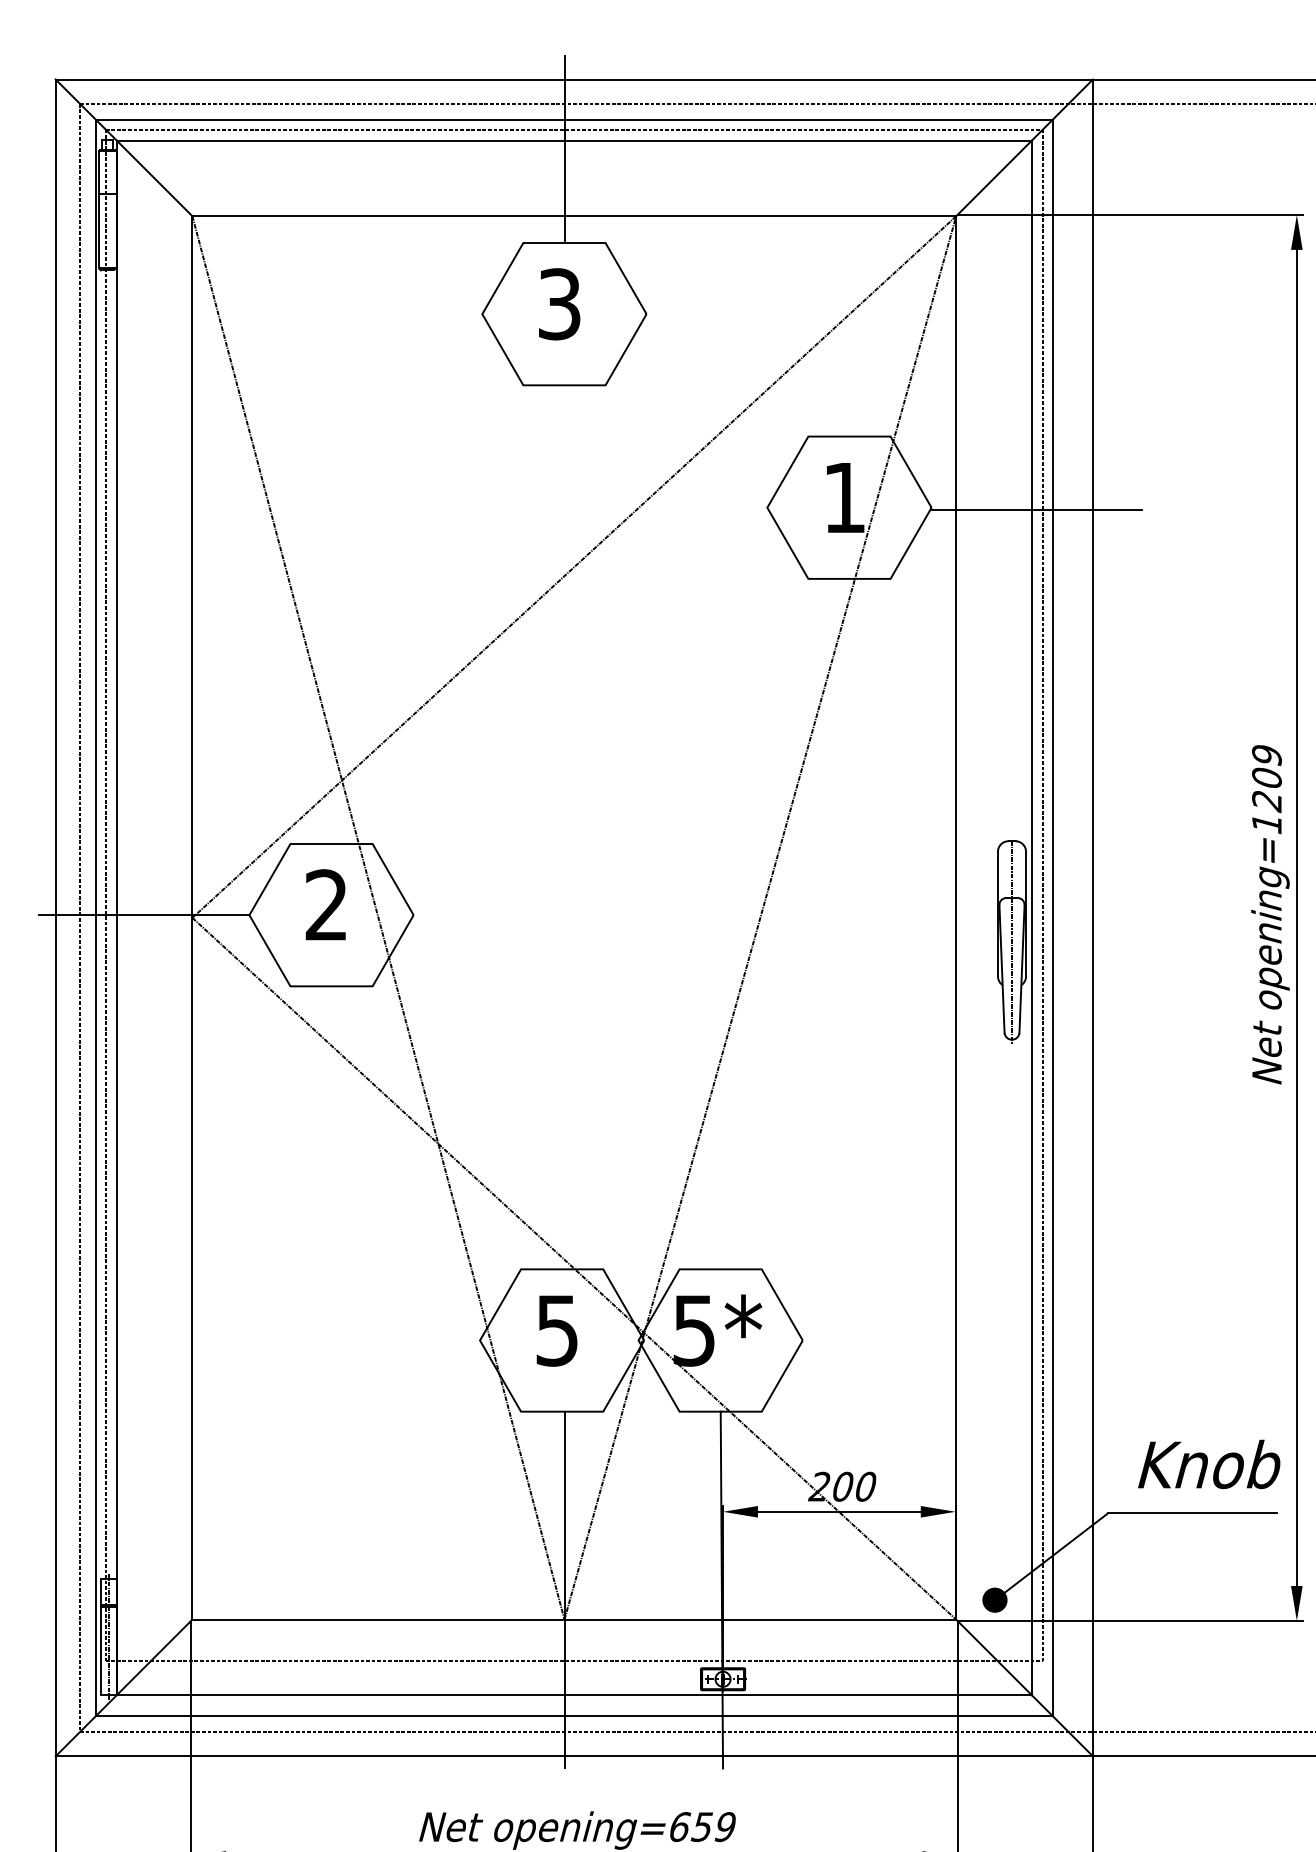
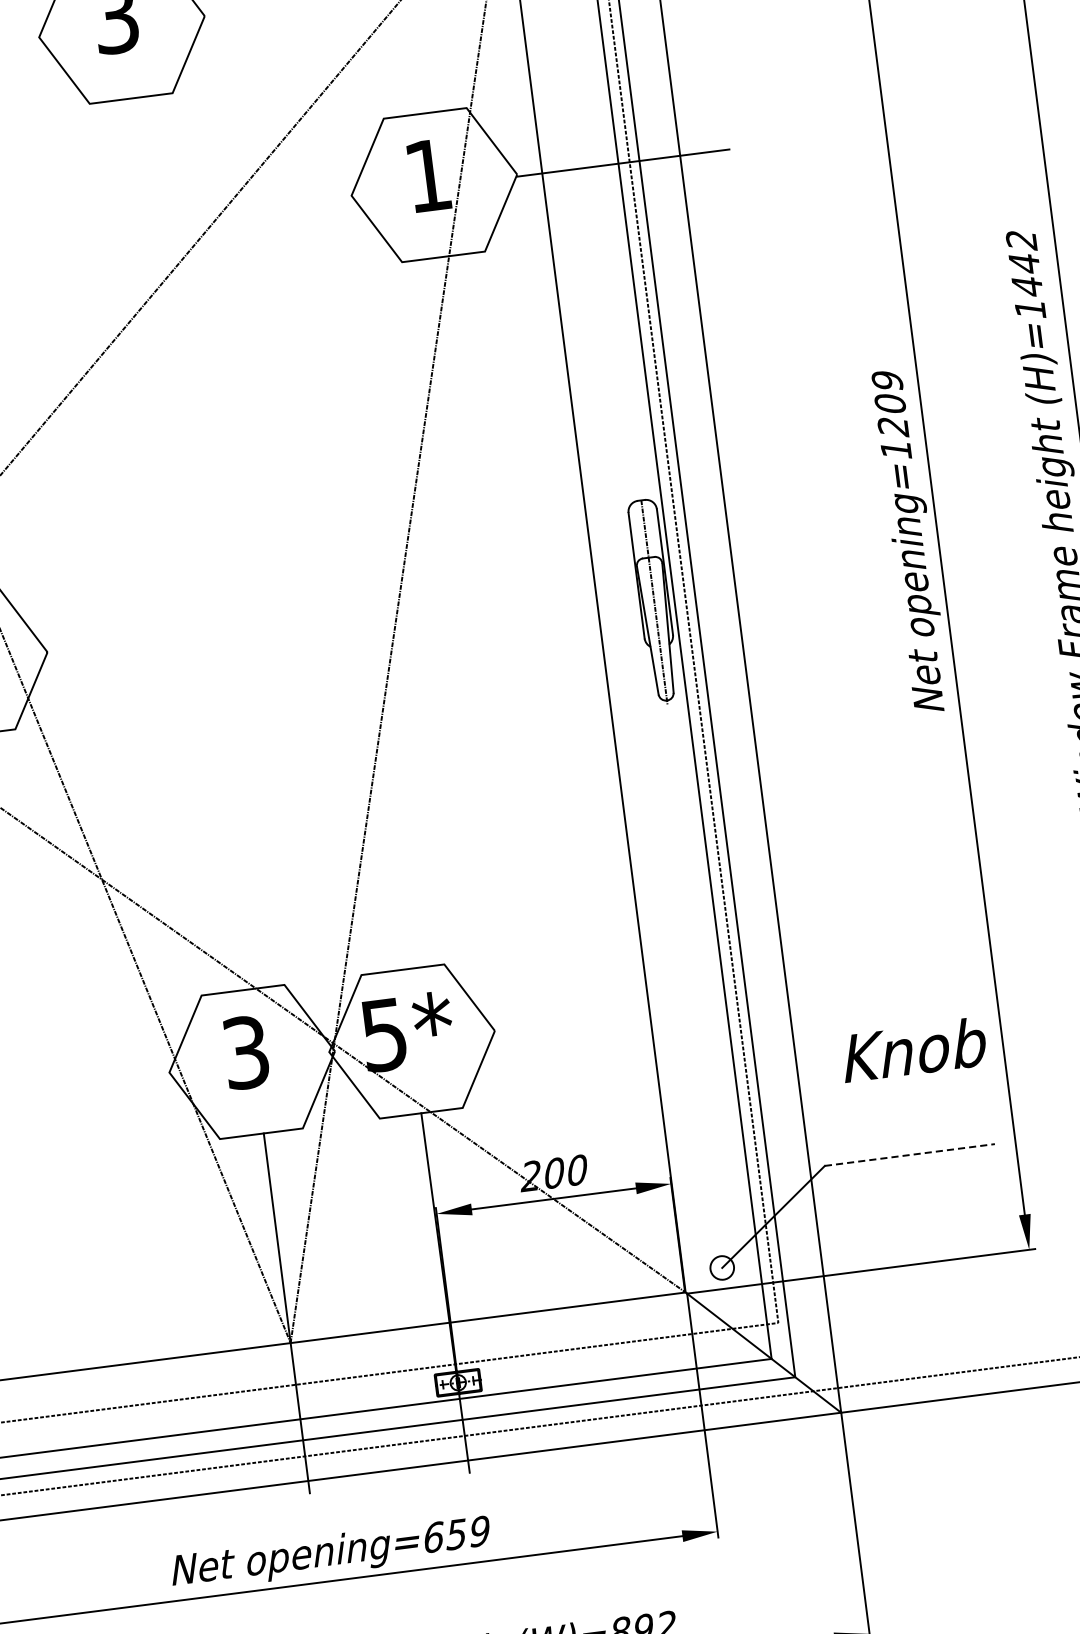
text: (557, 1330) -> (246, 1052), 5 -> 3
text: (1209, 1464) -> (914, 1049), moved
line: (1192, 1513) -> (910, 1155), solid -> dashed
fill: (994, 1599) -> (721, 1267), removed

